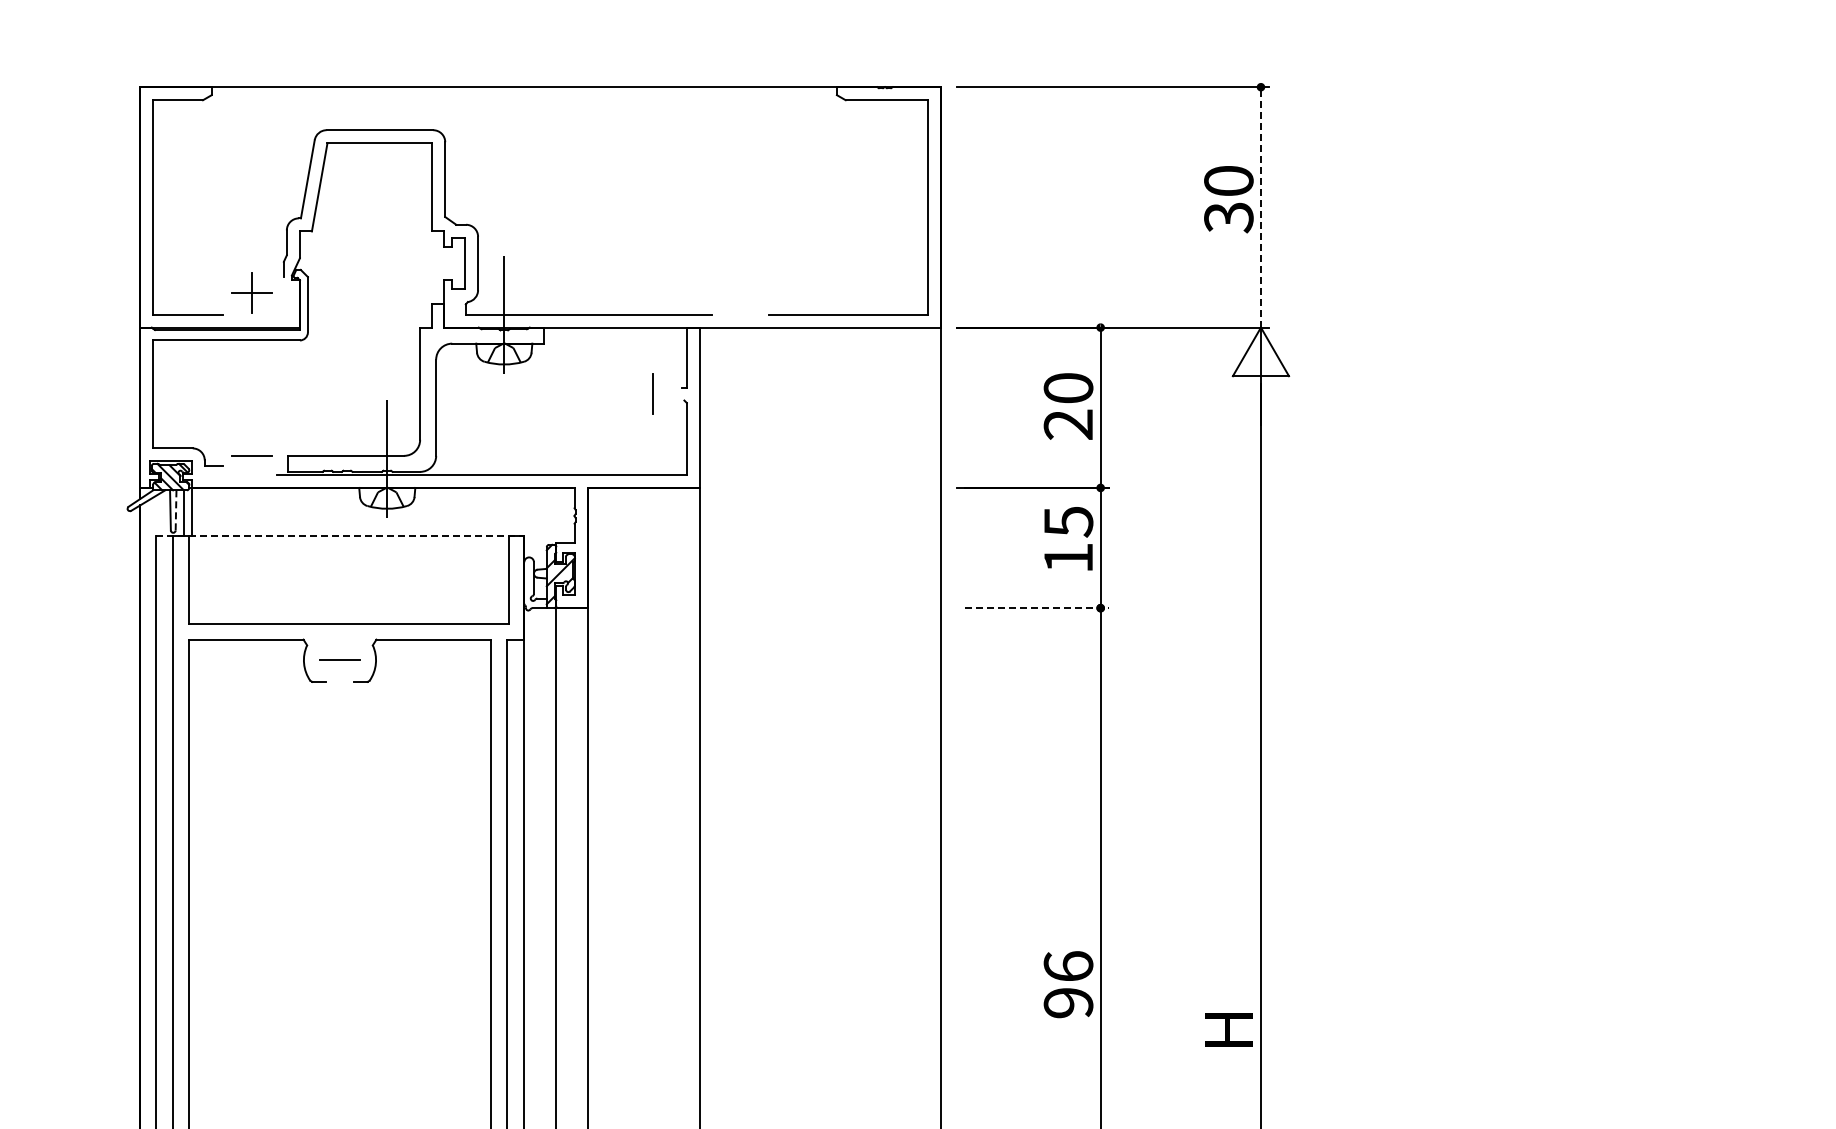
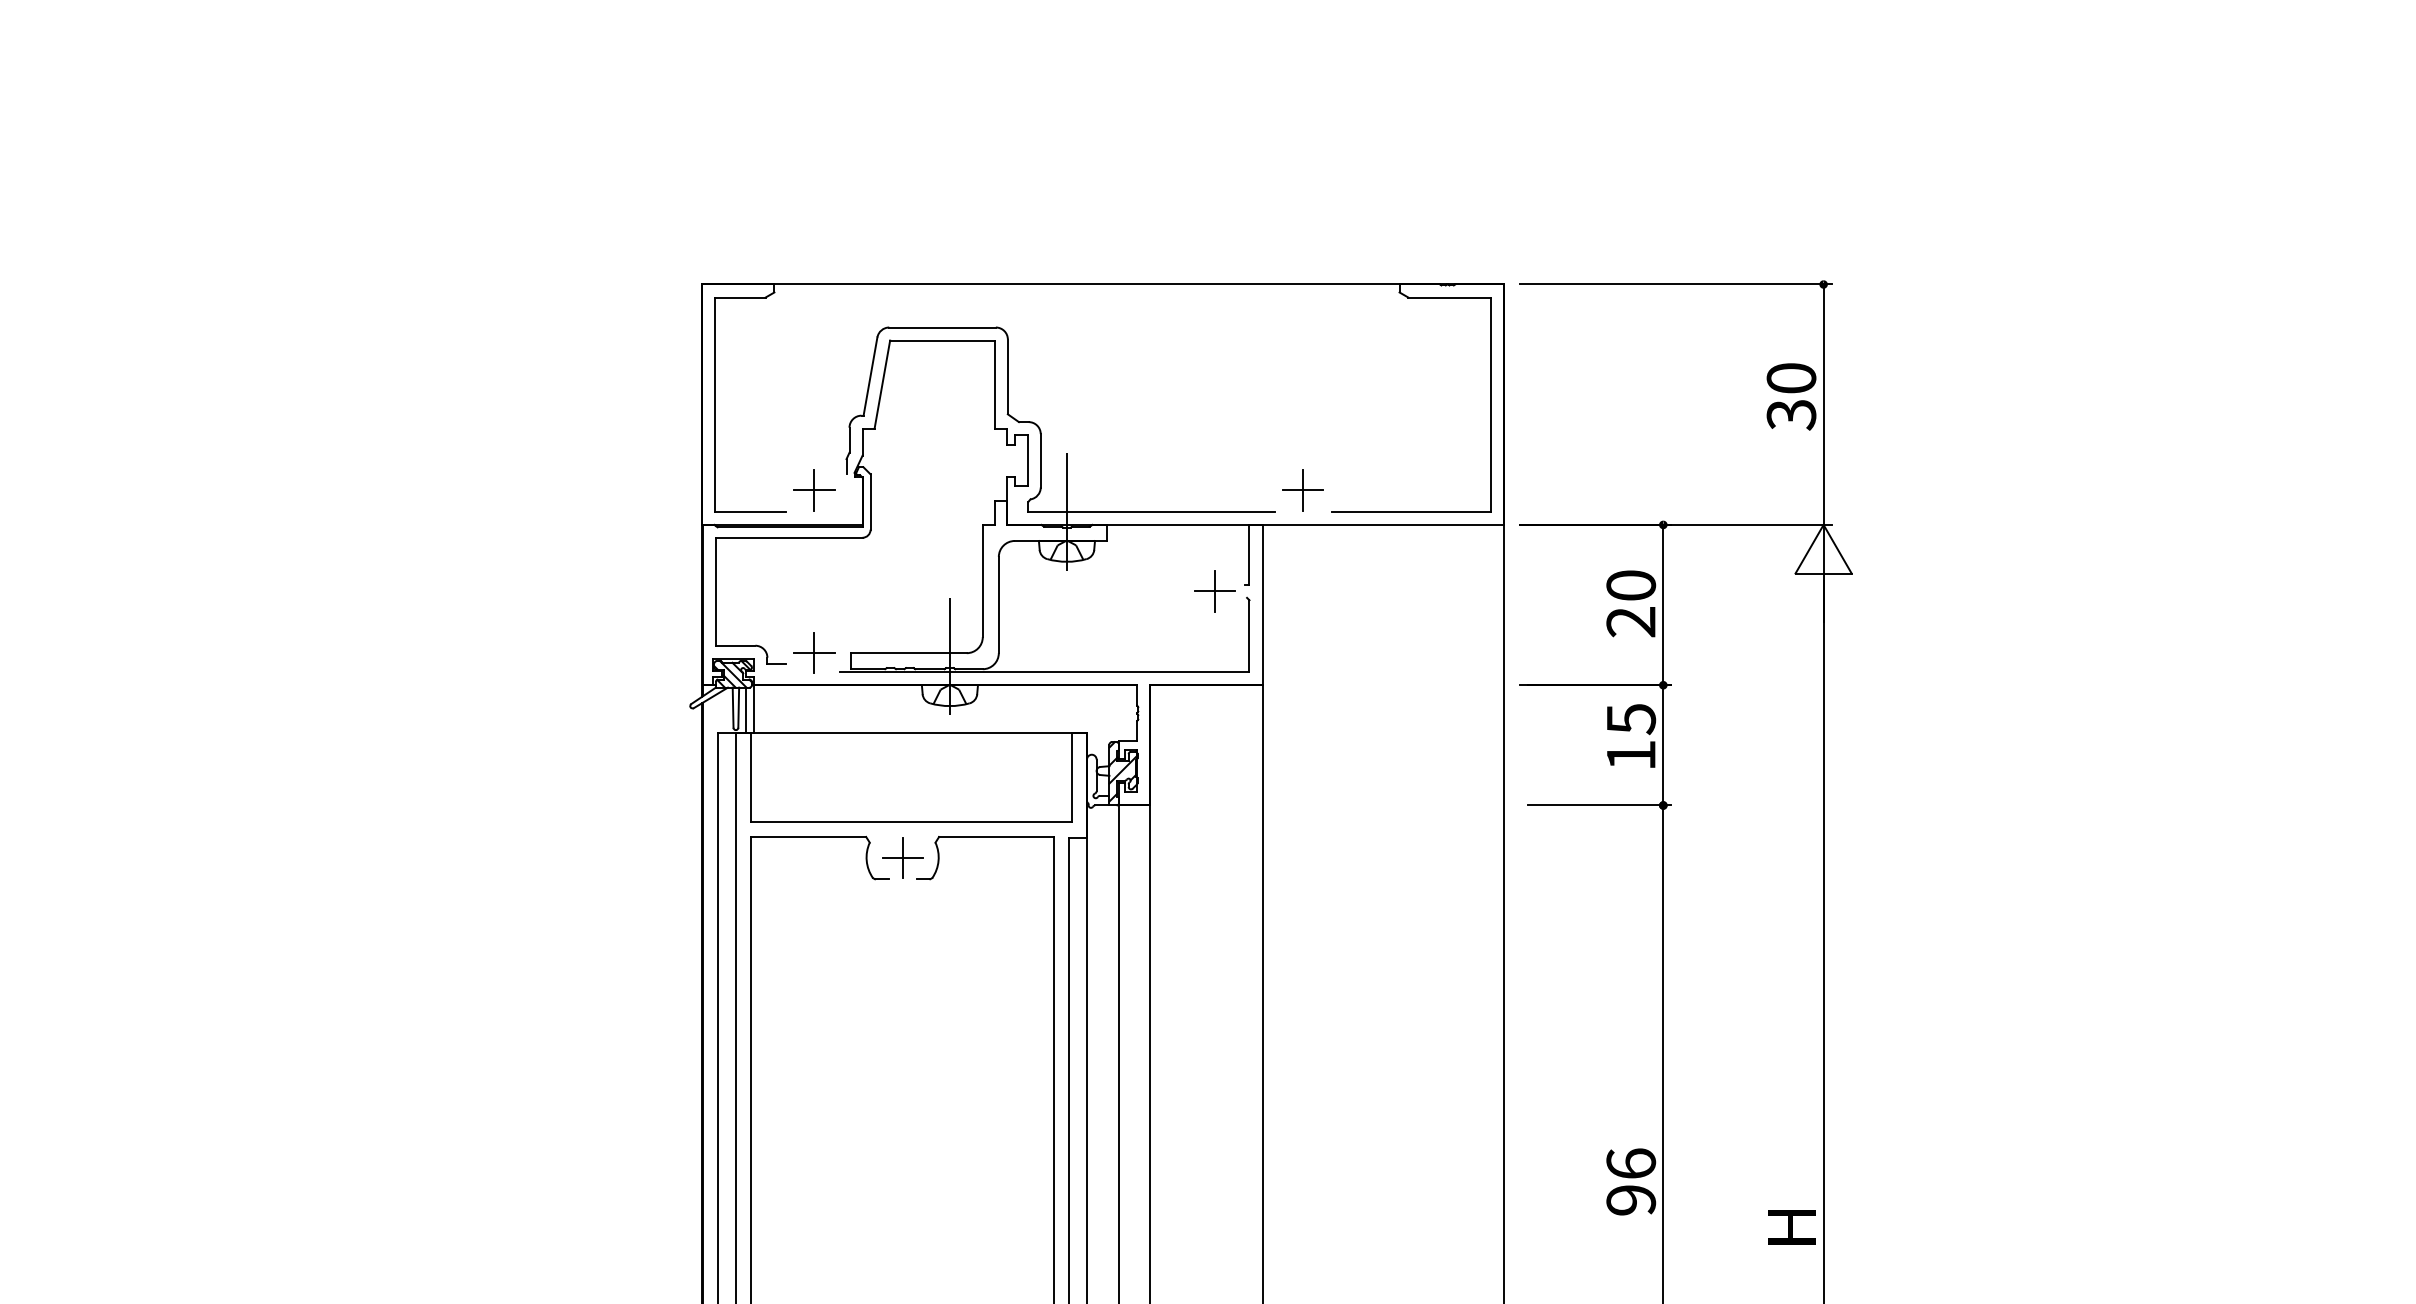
line: (1260, 207) -> (1823, 404), dashed -> solid
part: (739, 293) -> (1302, 490), added
line: (652, 394) -> (1215, 591), added
line: (251, 456) -> (814, 653), added
line: (175, 511) -> (738, 708), dashed -> solid
line: (340, 536) -> (903, 733), dashed -> solid
line: (1036, 608) -> (1599, 805), dashed -> solid
line: (339, 660) -> (902, 857), added

